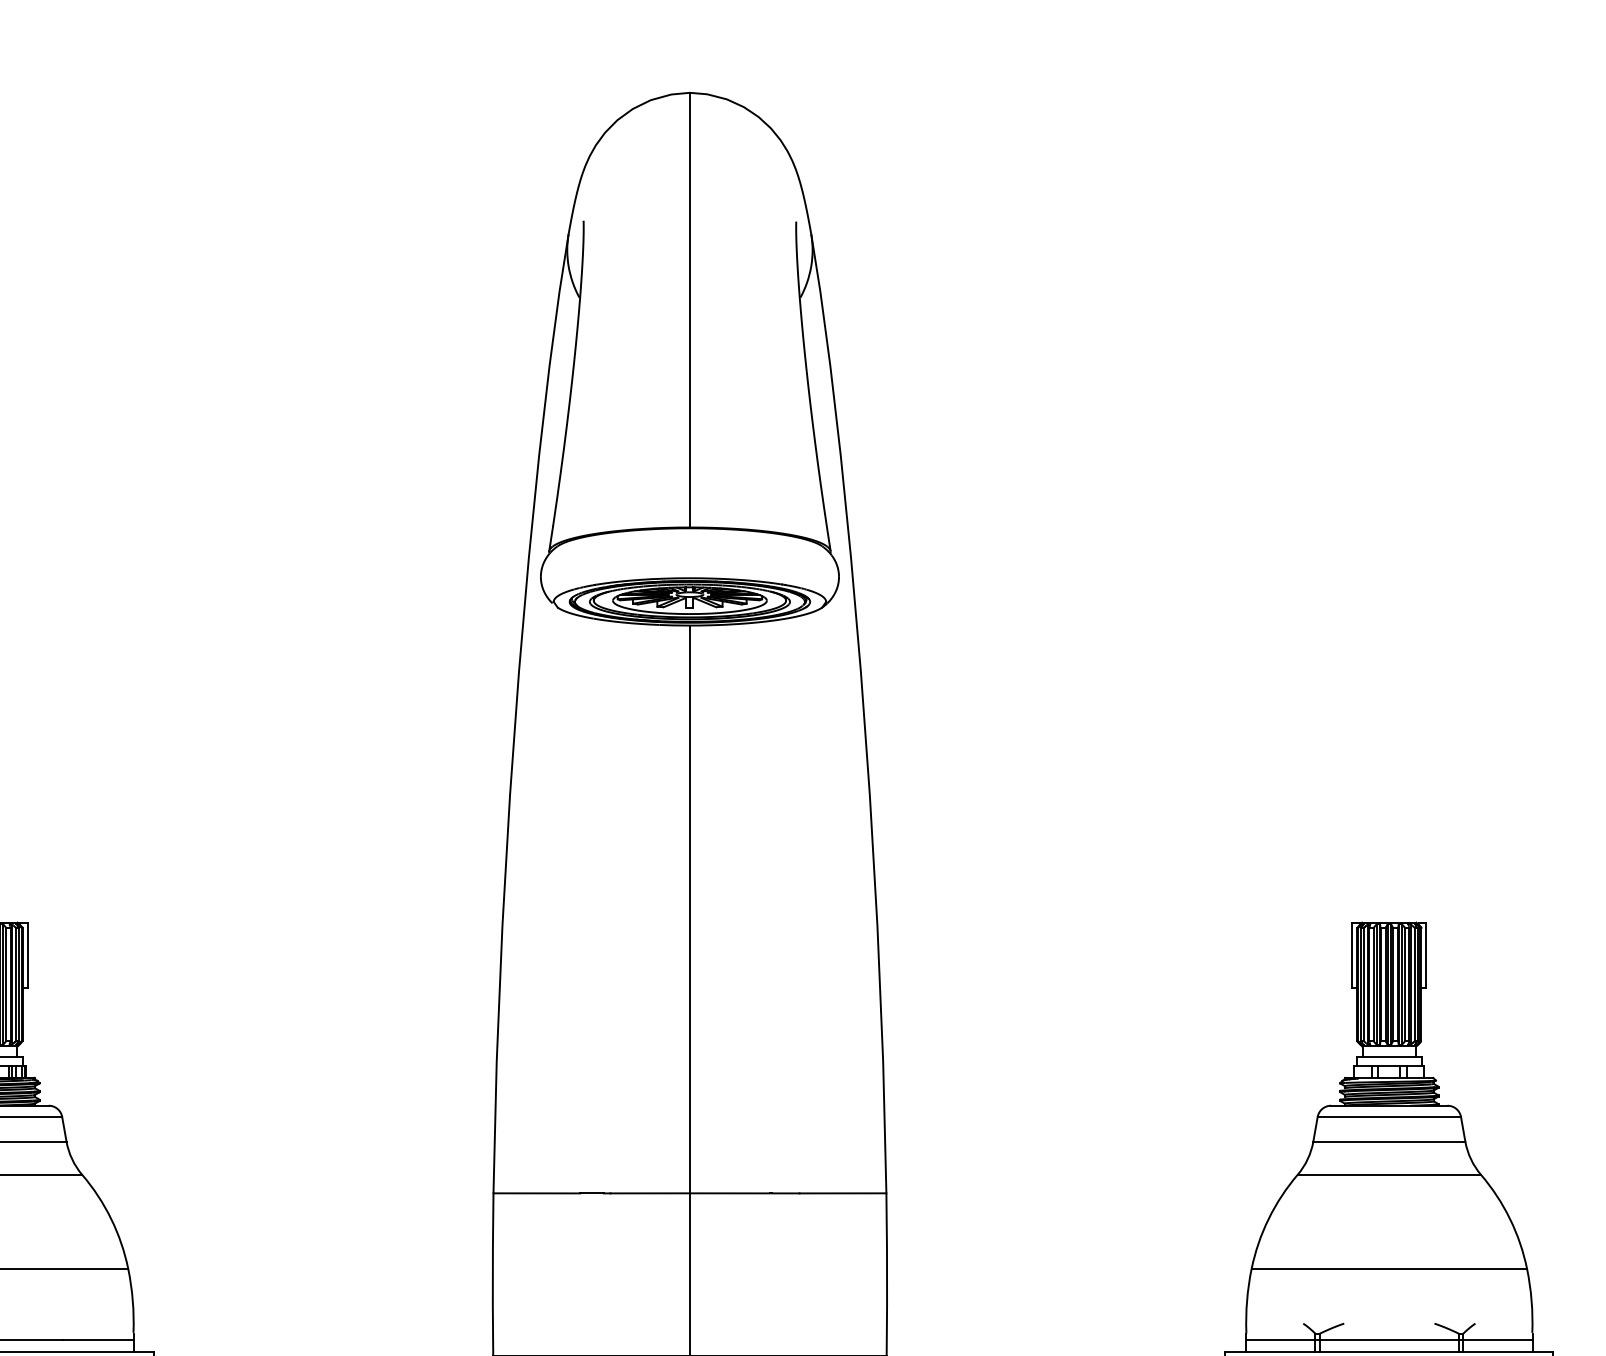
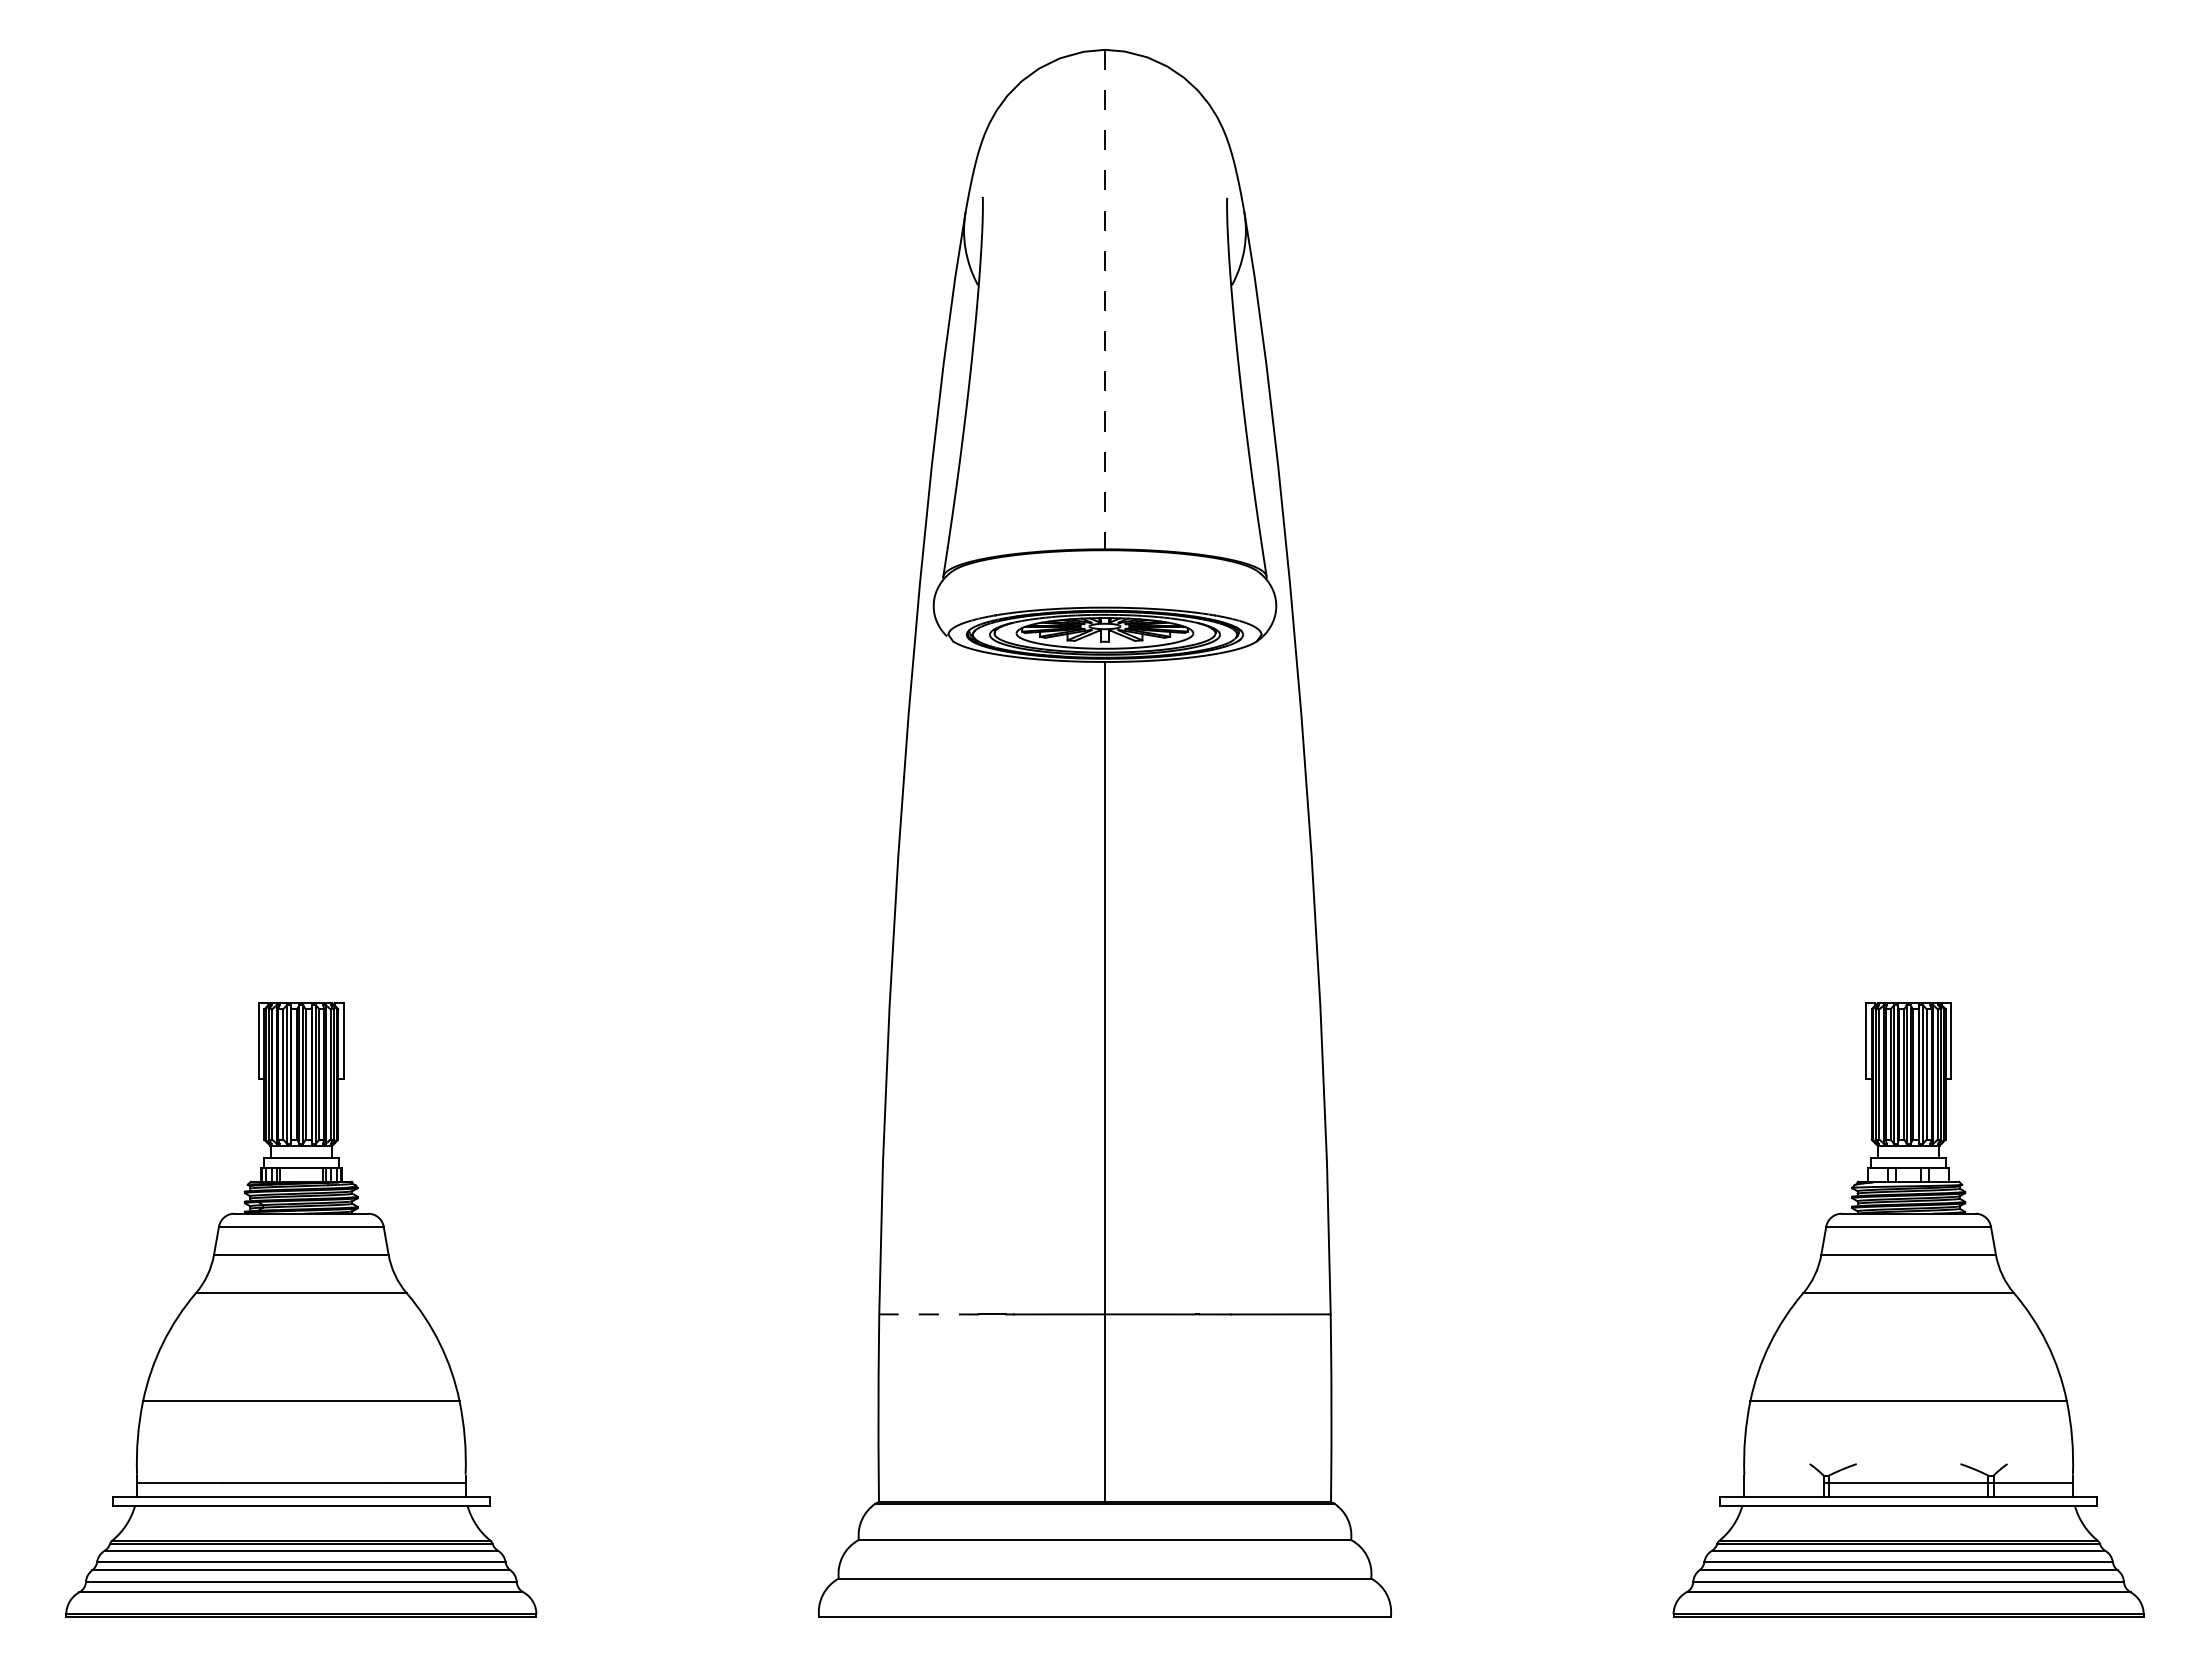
line: (690, 310) -> (1105, 299), solid -> dashed
line: (537, 1193) -> (929, 1314), solid -> dashed
line: (1280, 1339) -> (1783, 1482), removed

